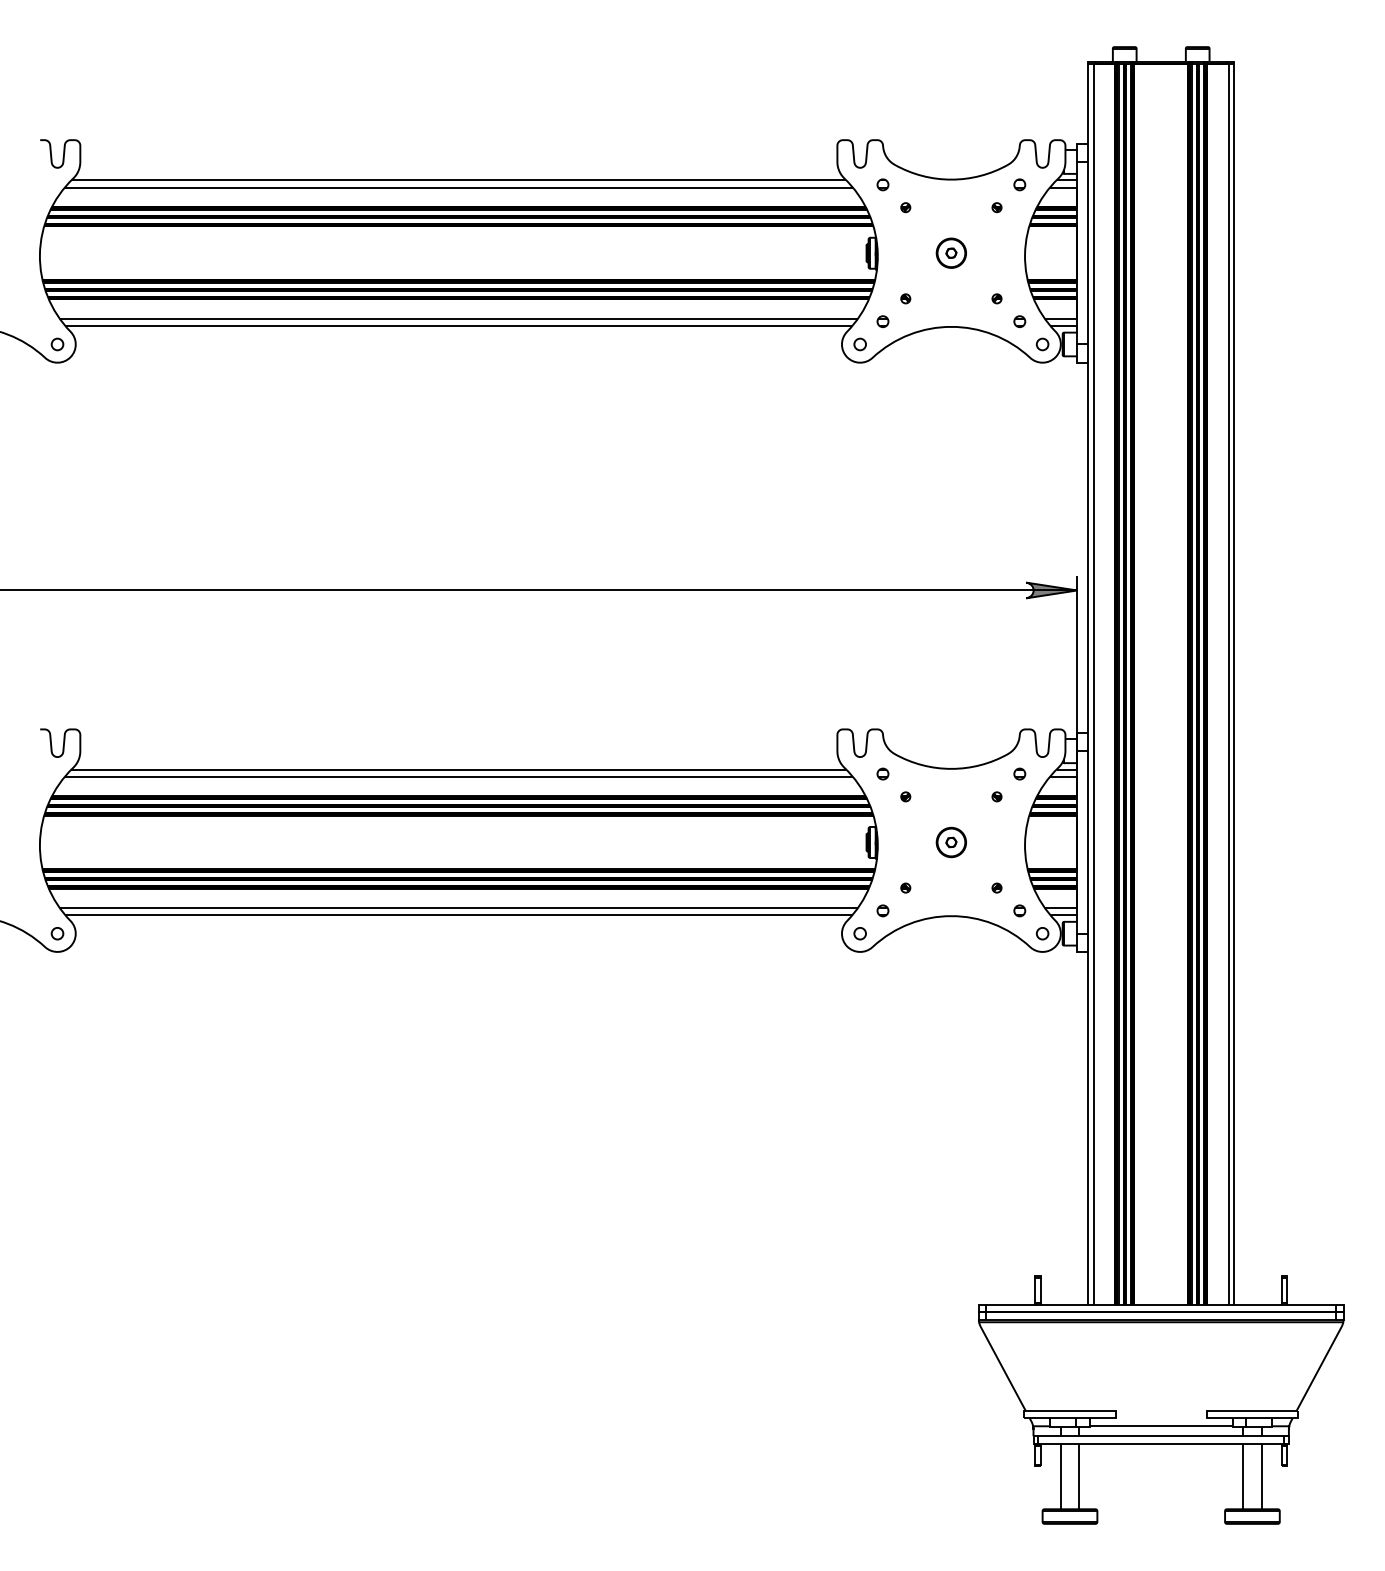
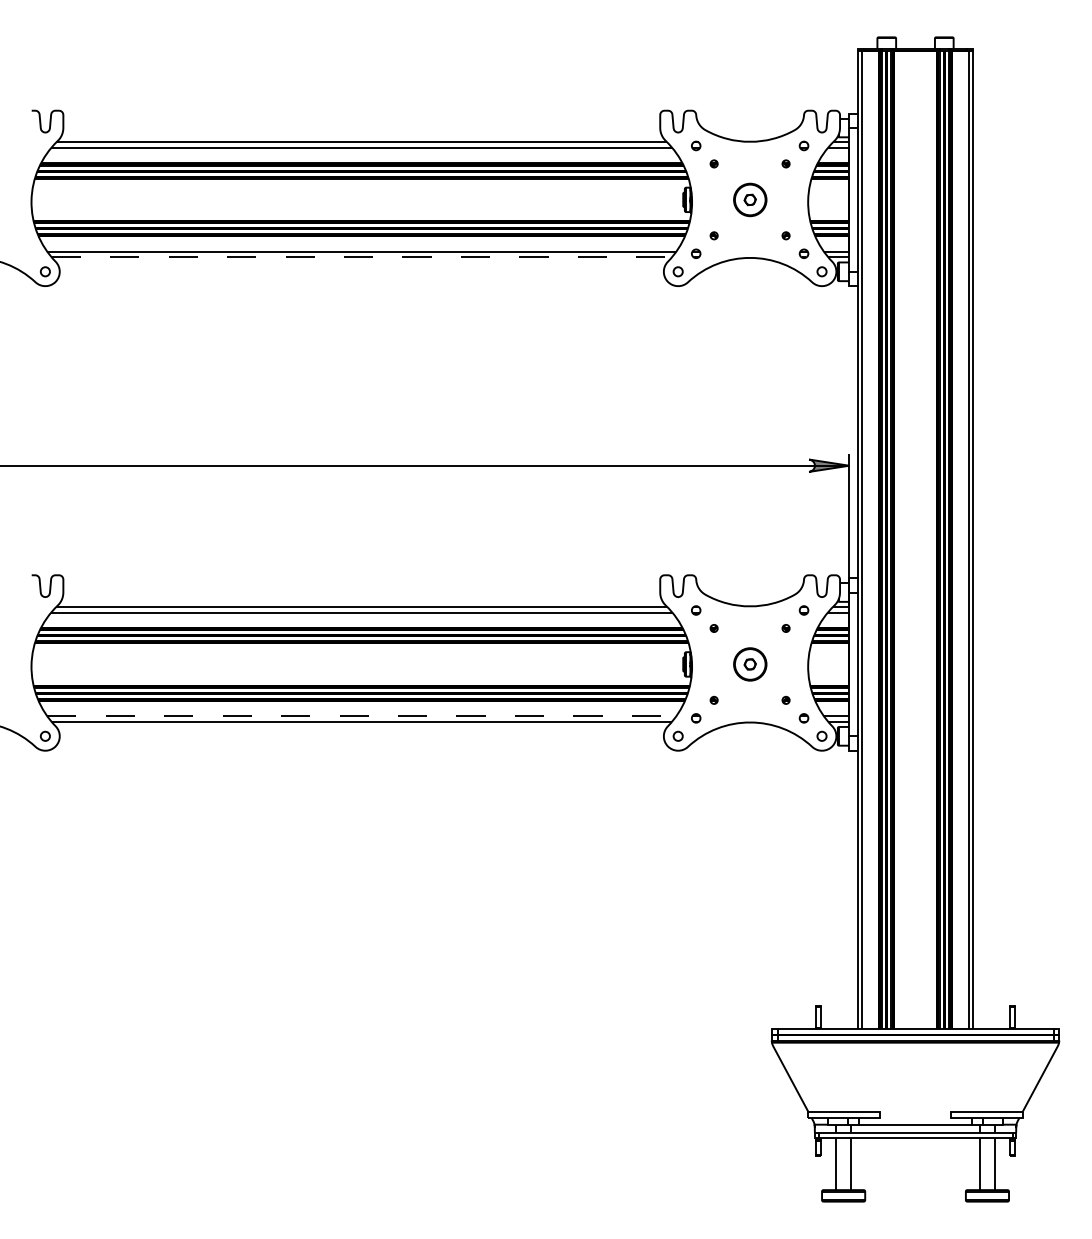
part: (950, 252) -> (749, 199), size x1.4
line: (459, 326) -> (362, 257), solid -> dashed
part: (950, 842) -> (749, 664), size x1.4
line: (458, 908) -> (361, 716), solid -> dashed

